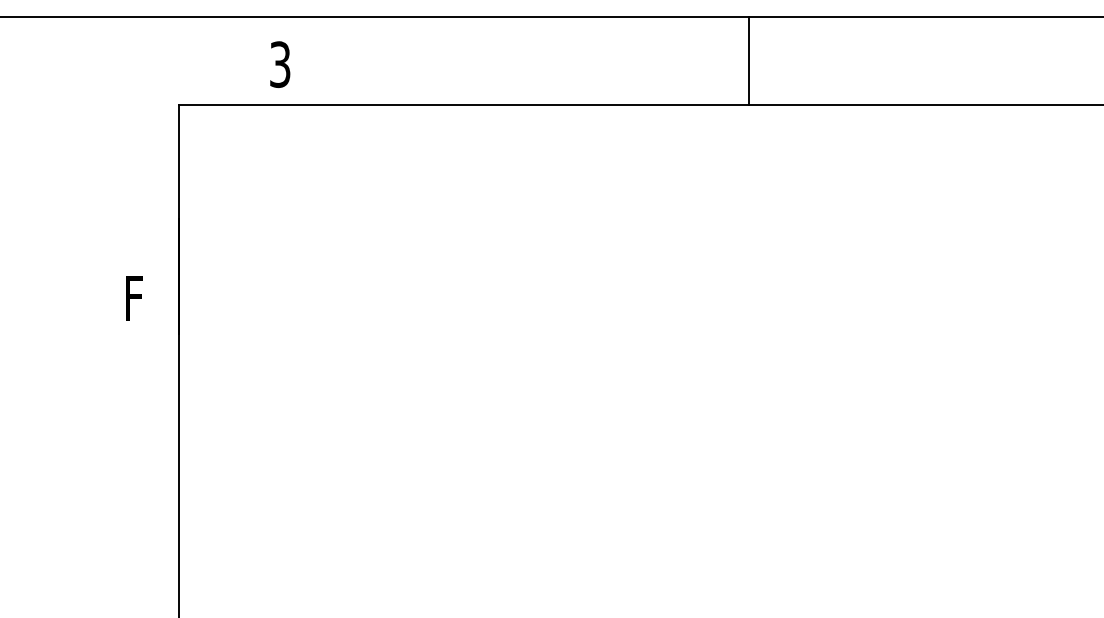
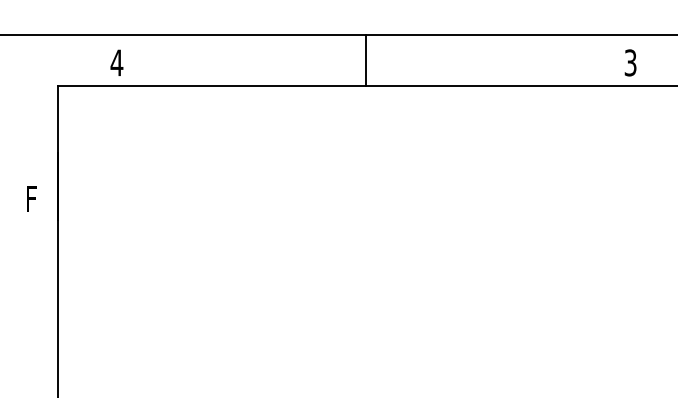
line: (749, 60) -> (366, 60), moved
text: (279, 63) -> (116, 62), 3 -> 4

